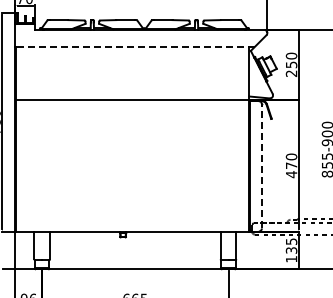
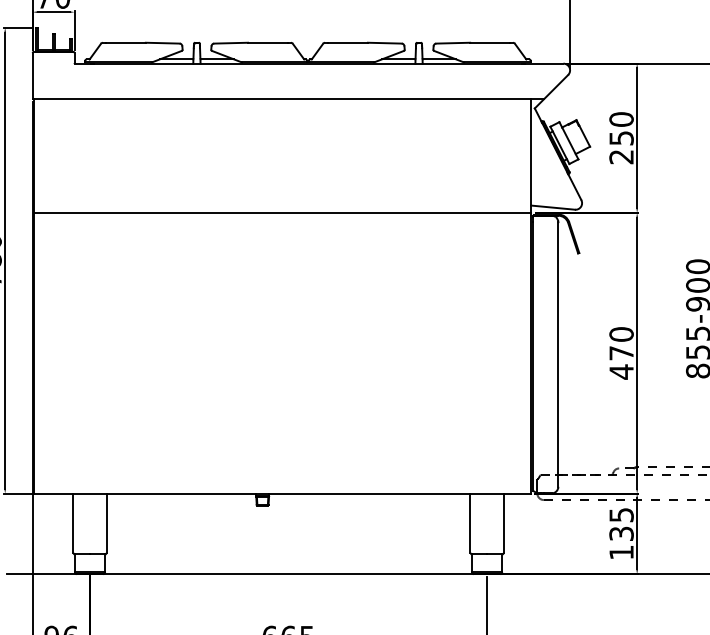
line: (135, 46) -> (288, 99), dashed -> solid
line: (261, 165) -> (557, 352), dashed -> solid

